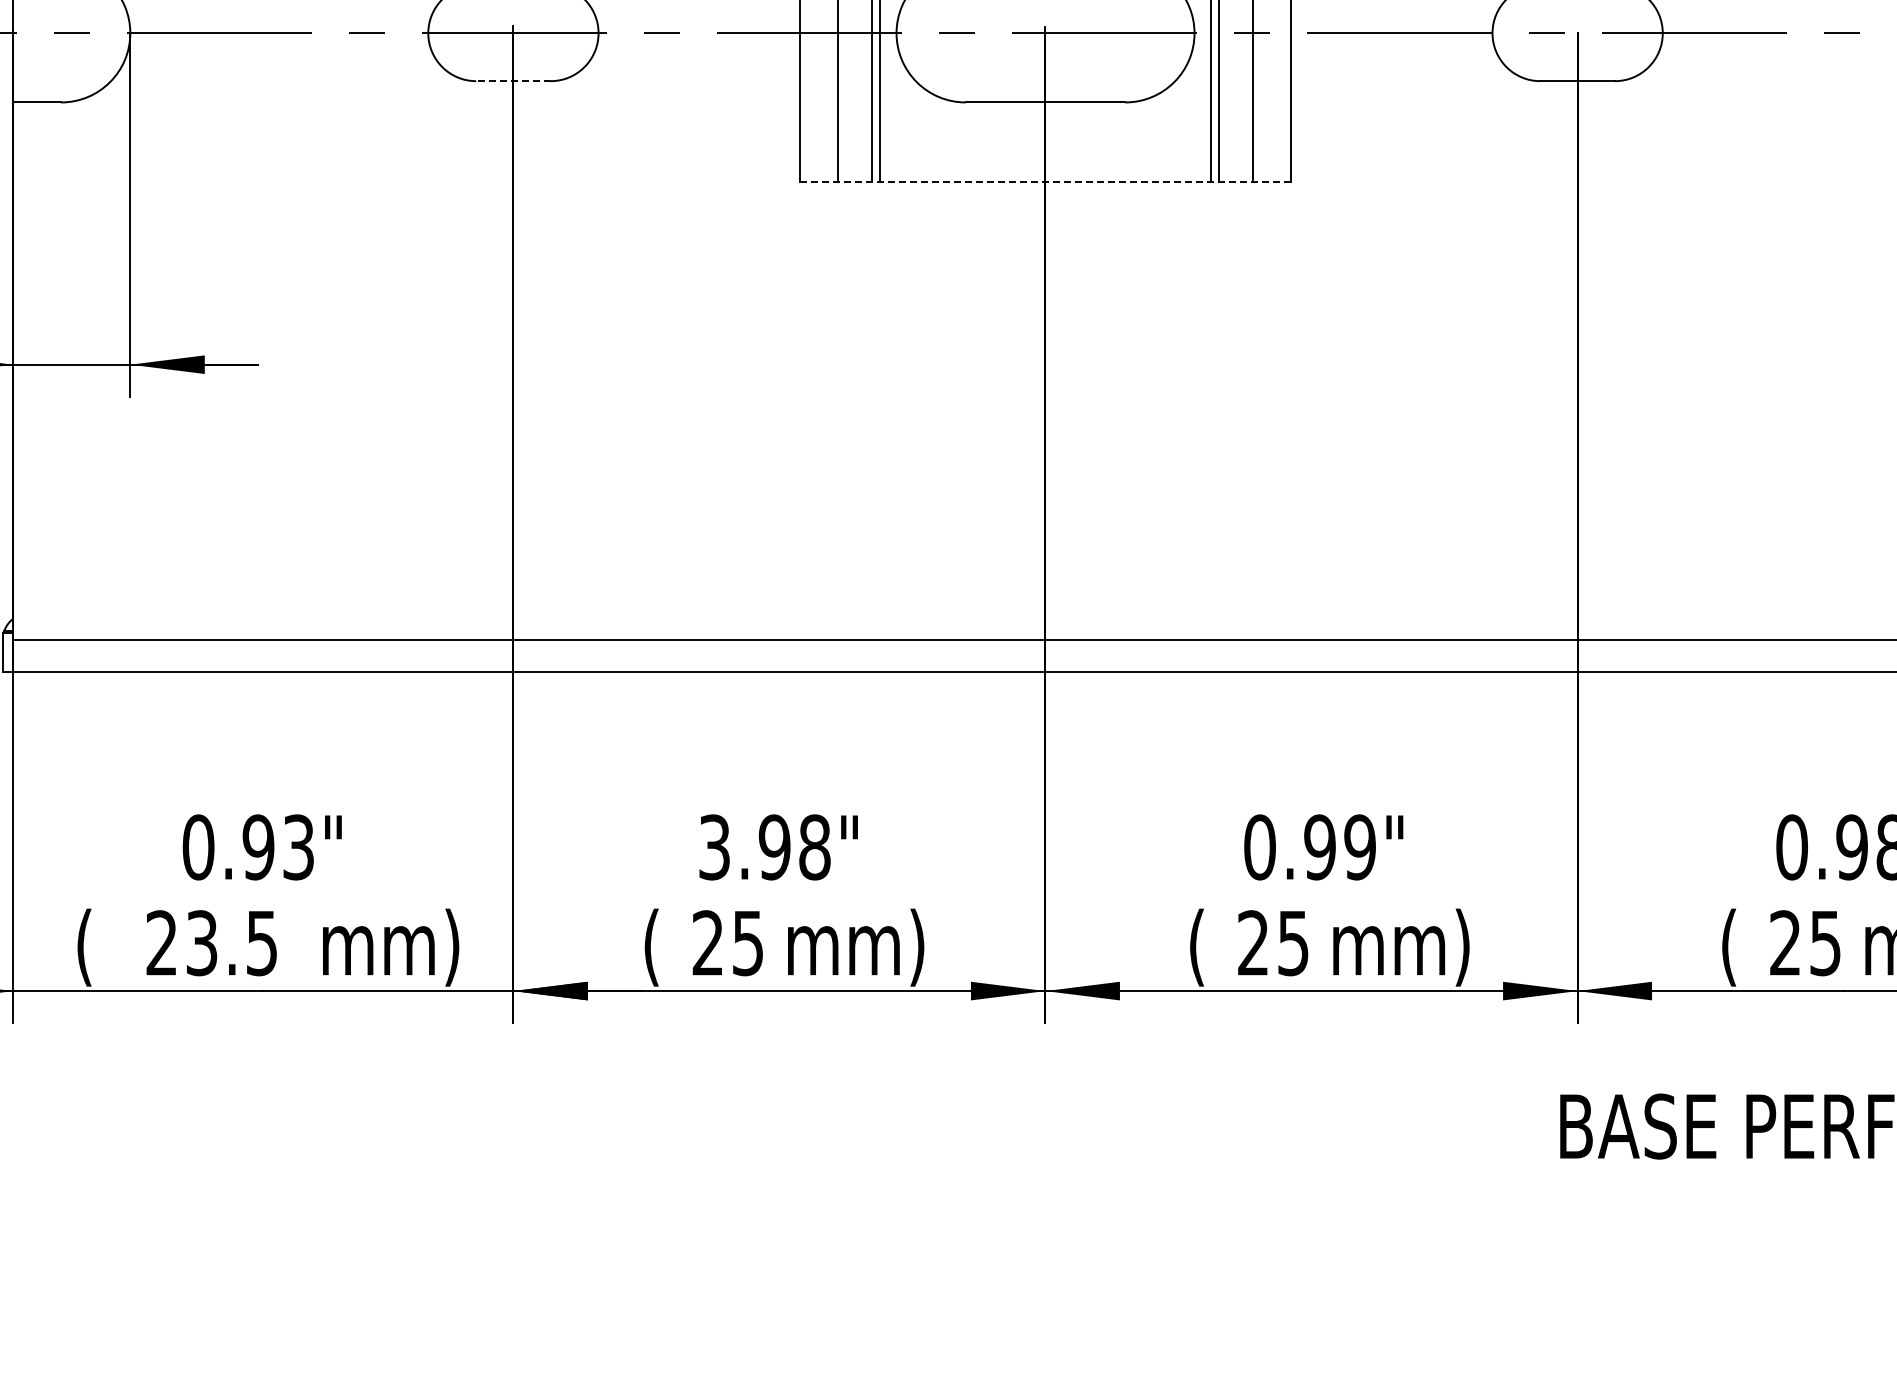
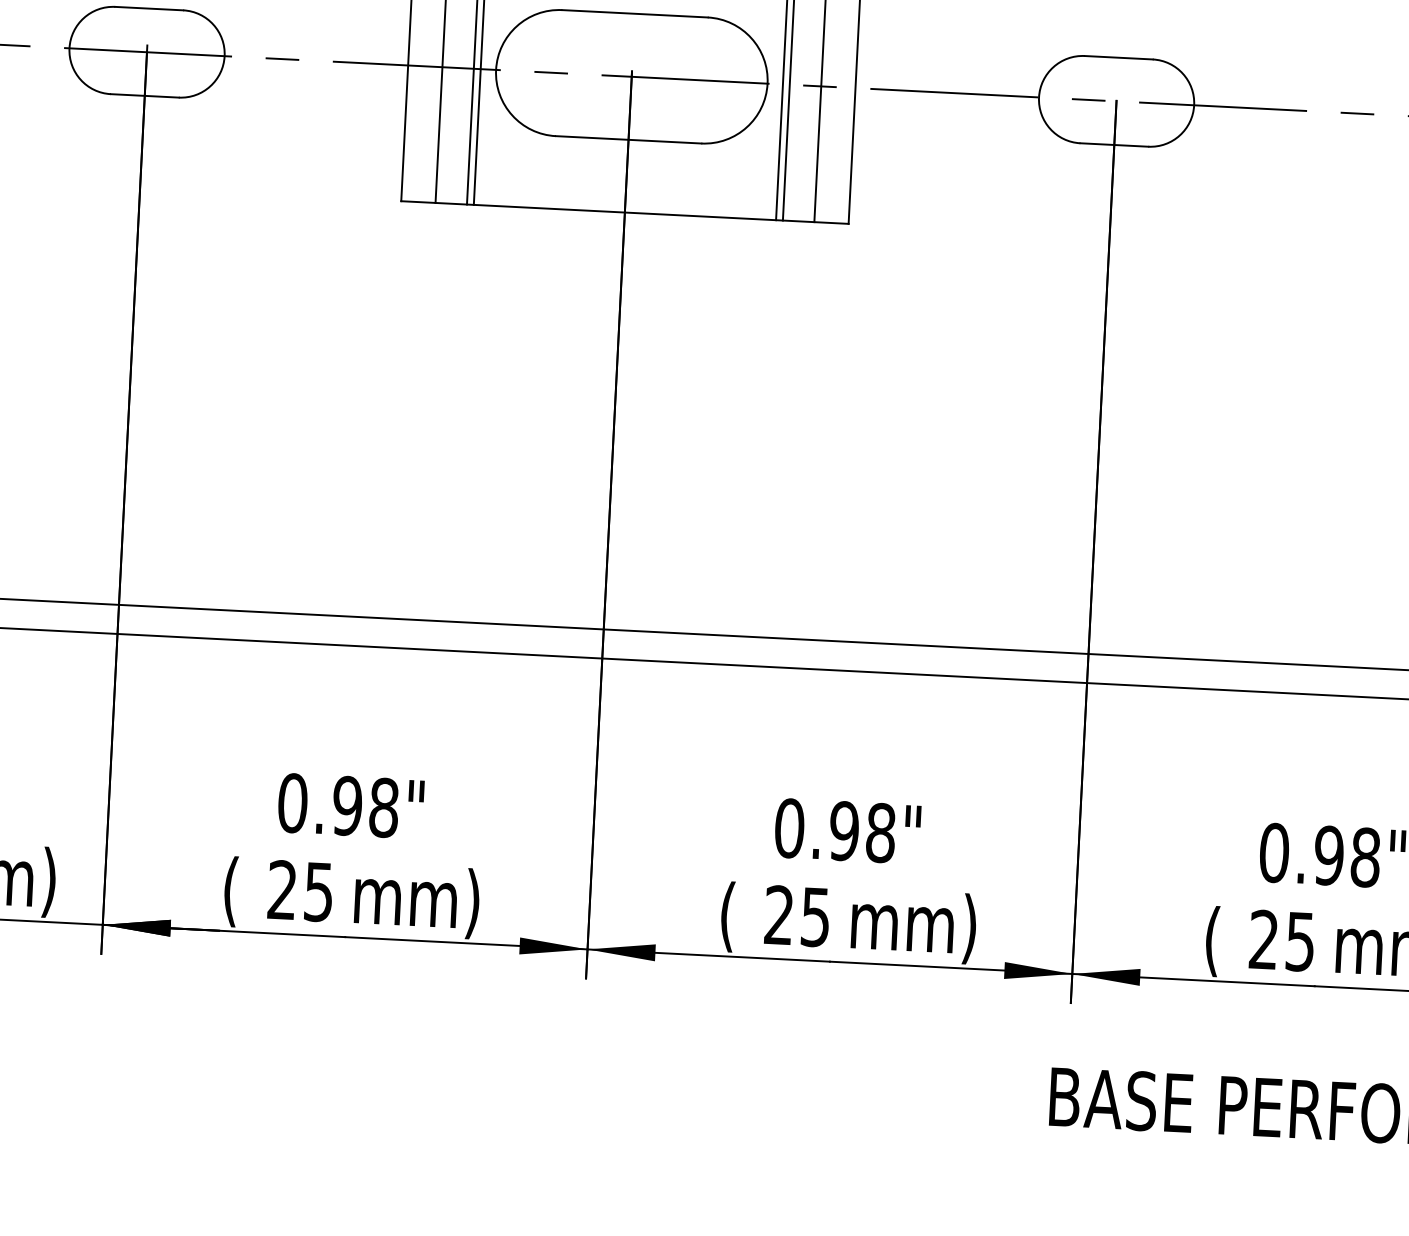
line: (512, 81) -> (143, 96), dashed -> solid
line: (1045, 182) -> (624, 212), dashed -> solid
text: (714, 847) -> (292, 803), 3.98" -> 0.98"
text: (1359, 847) -> (880, 833), 0.99" -> 0.98"

